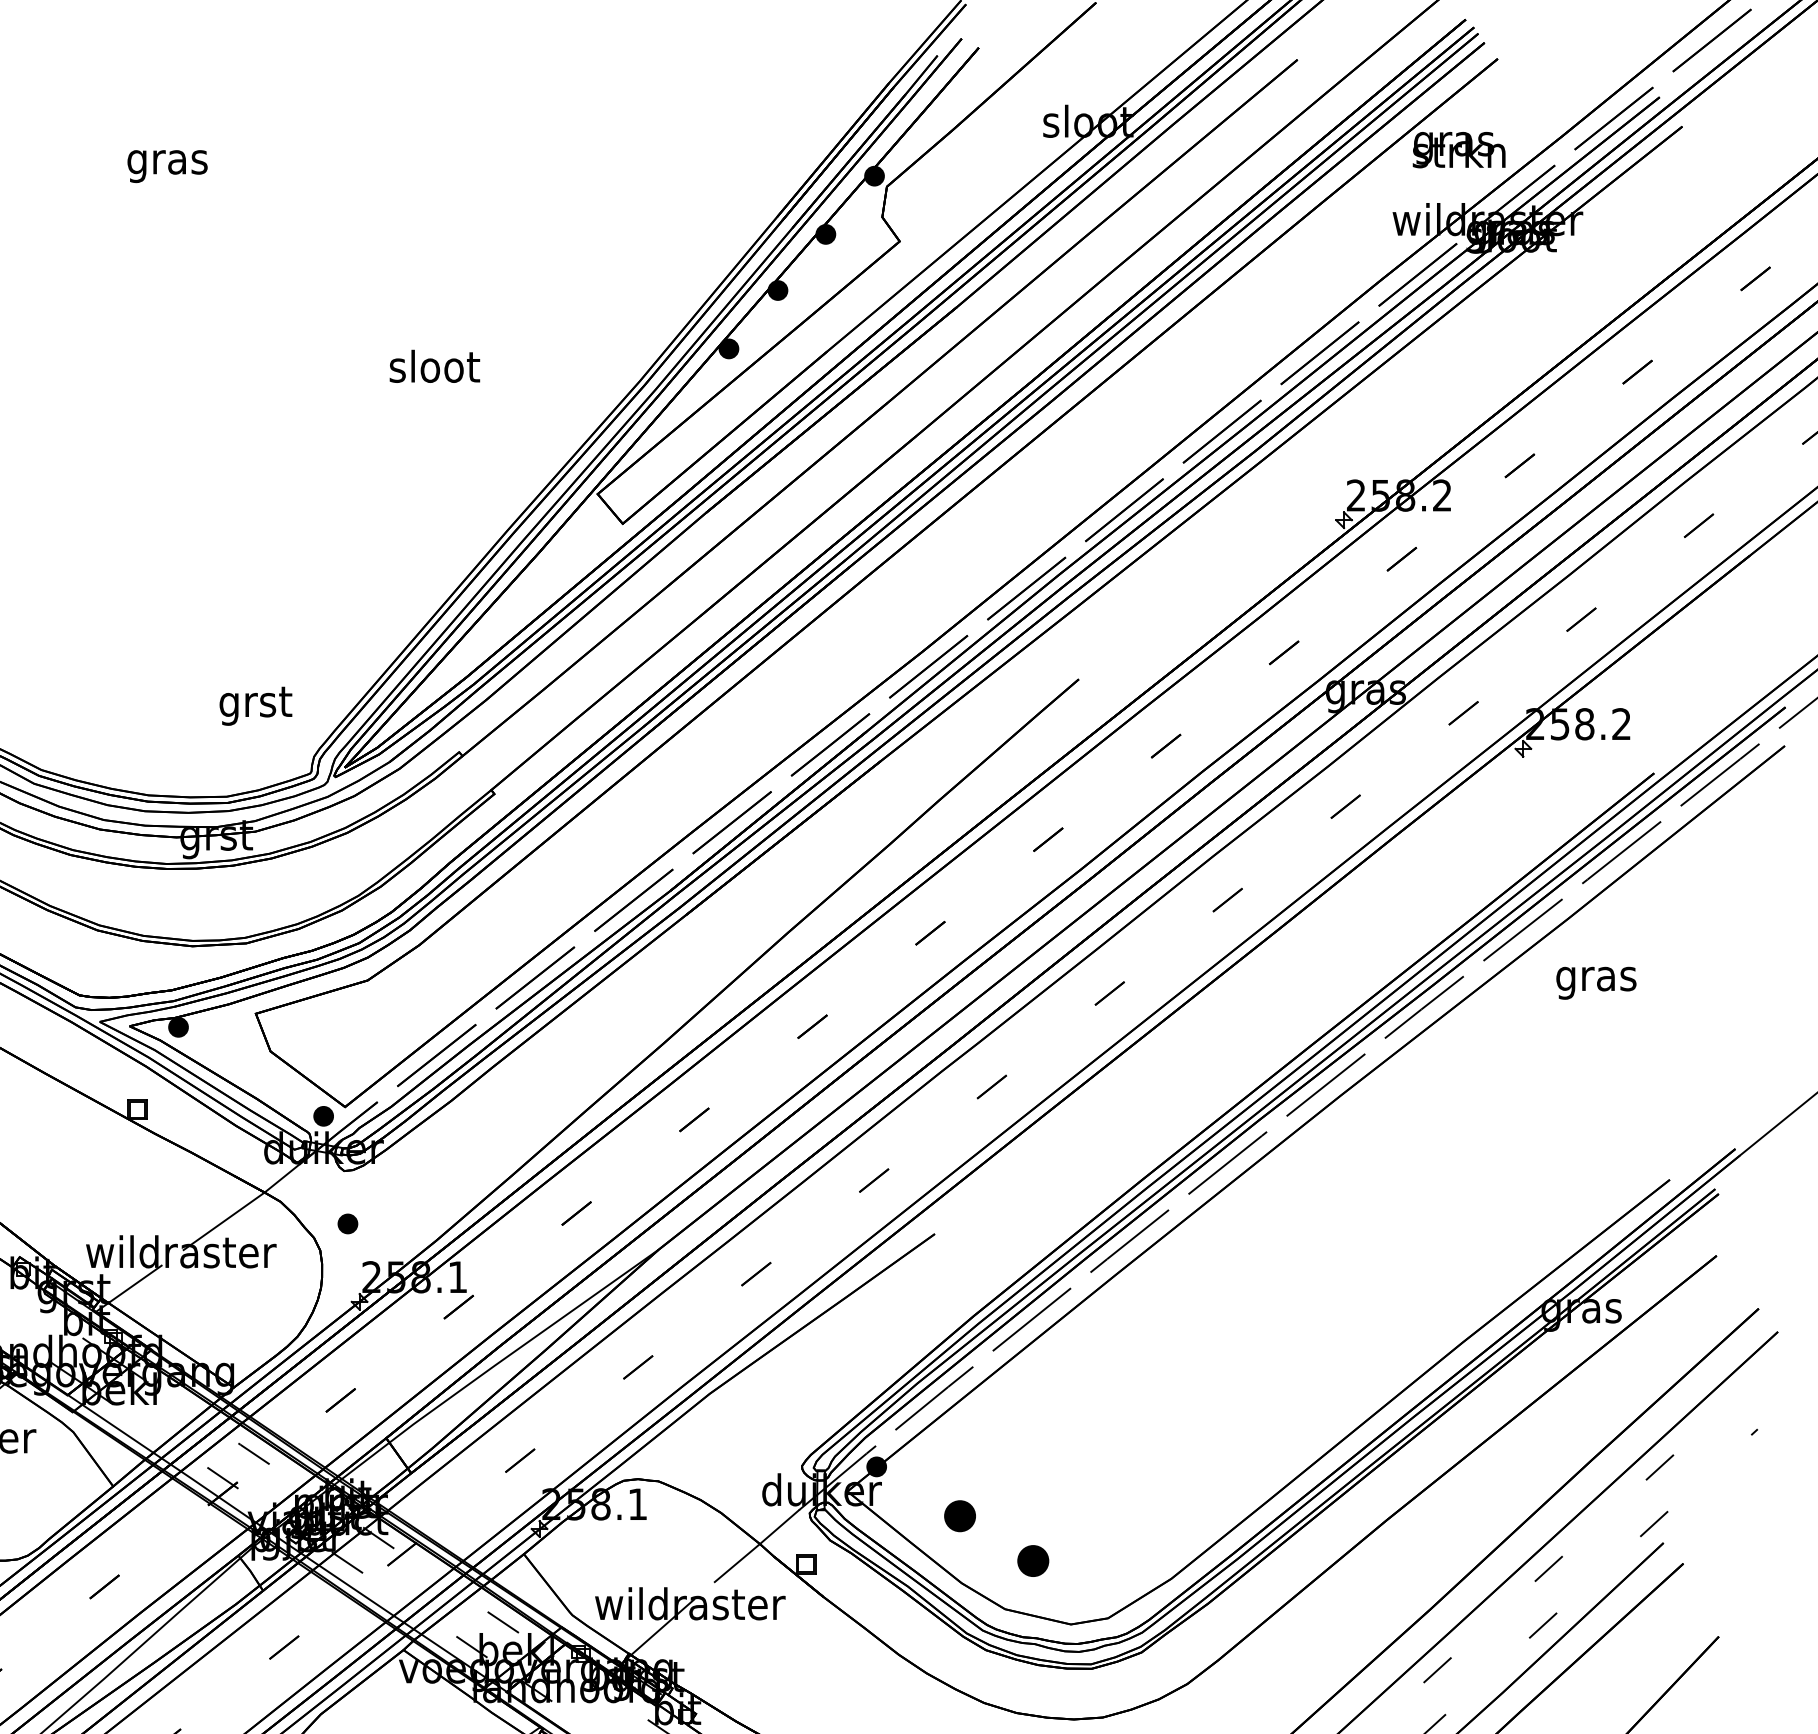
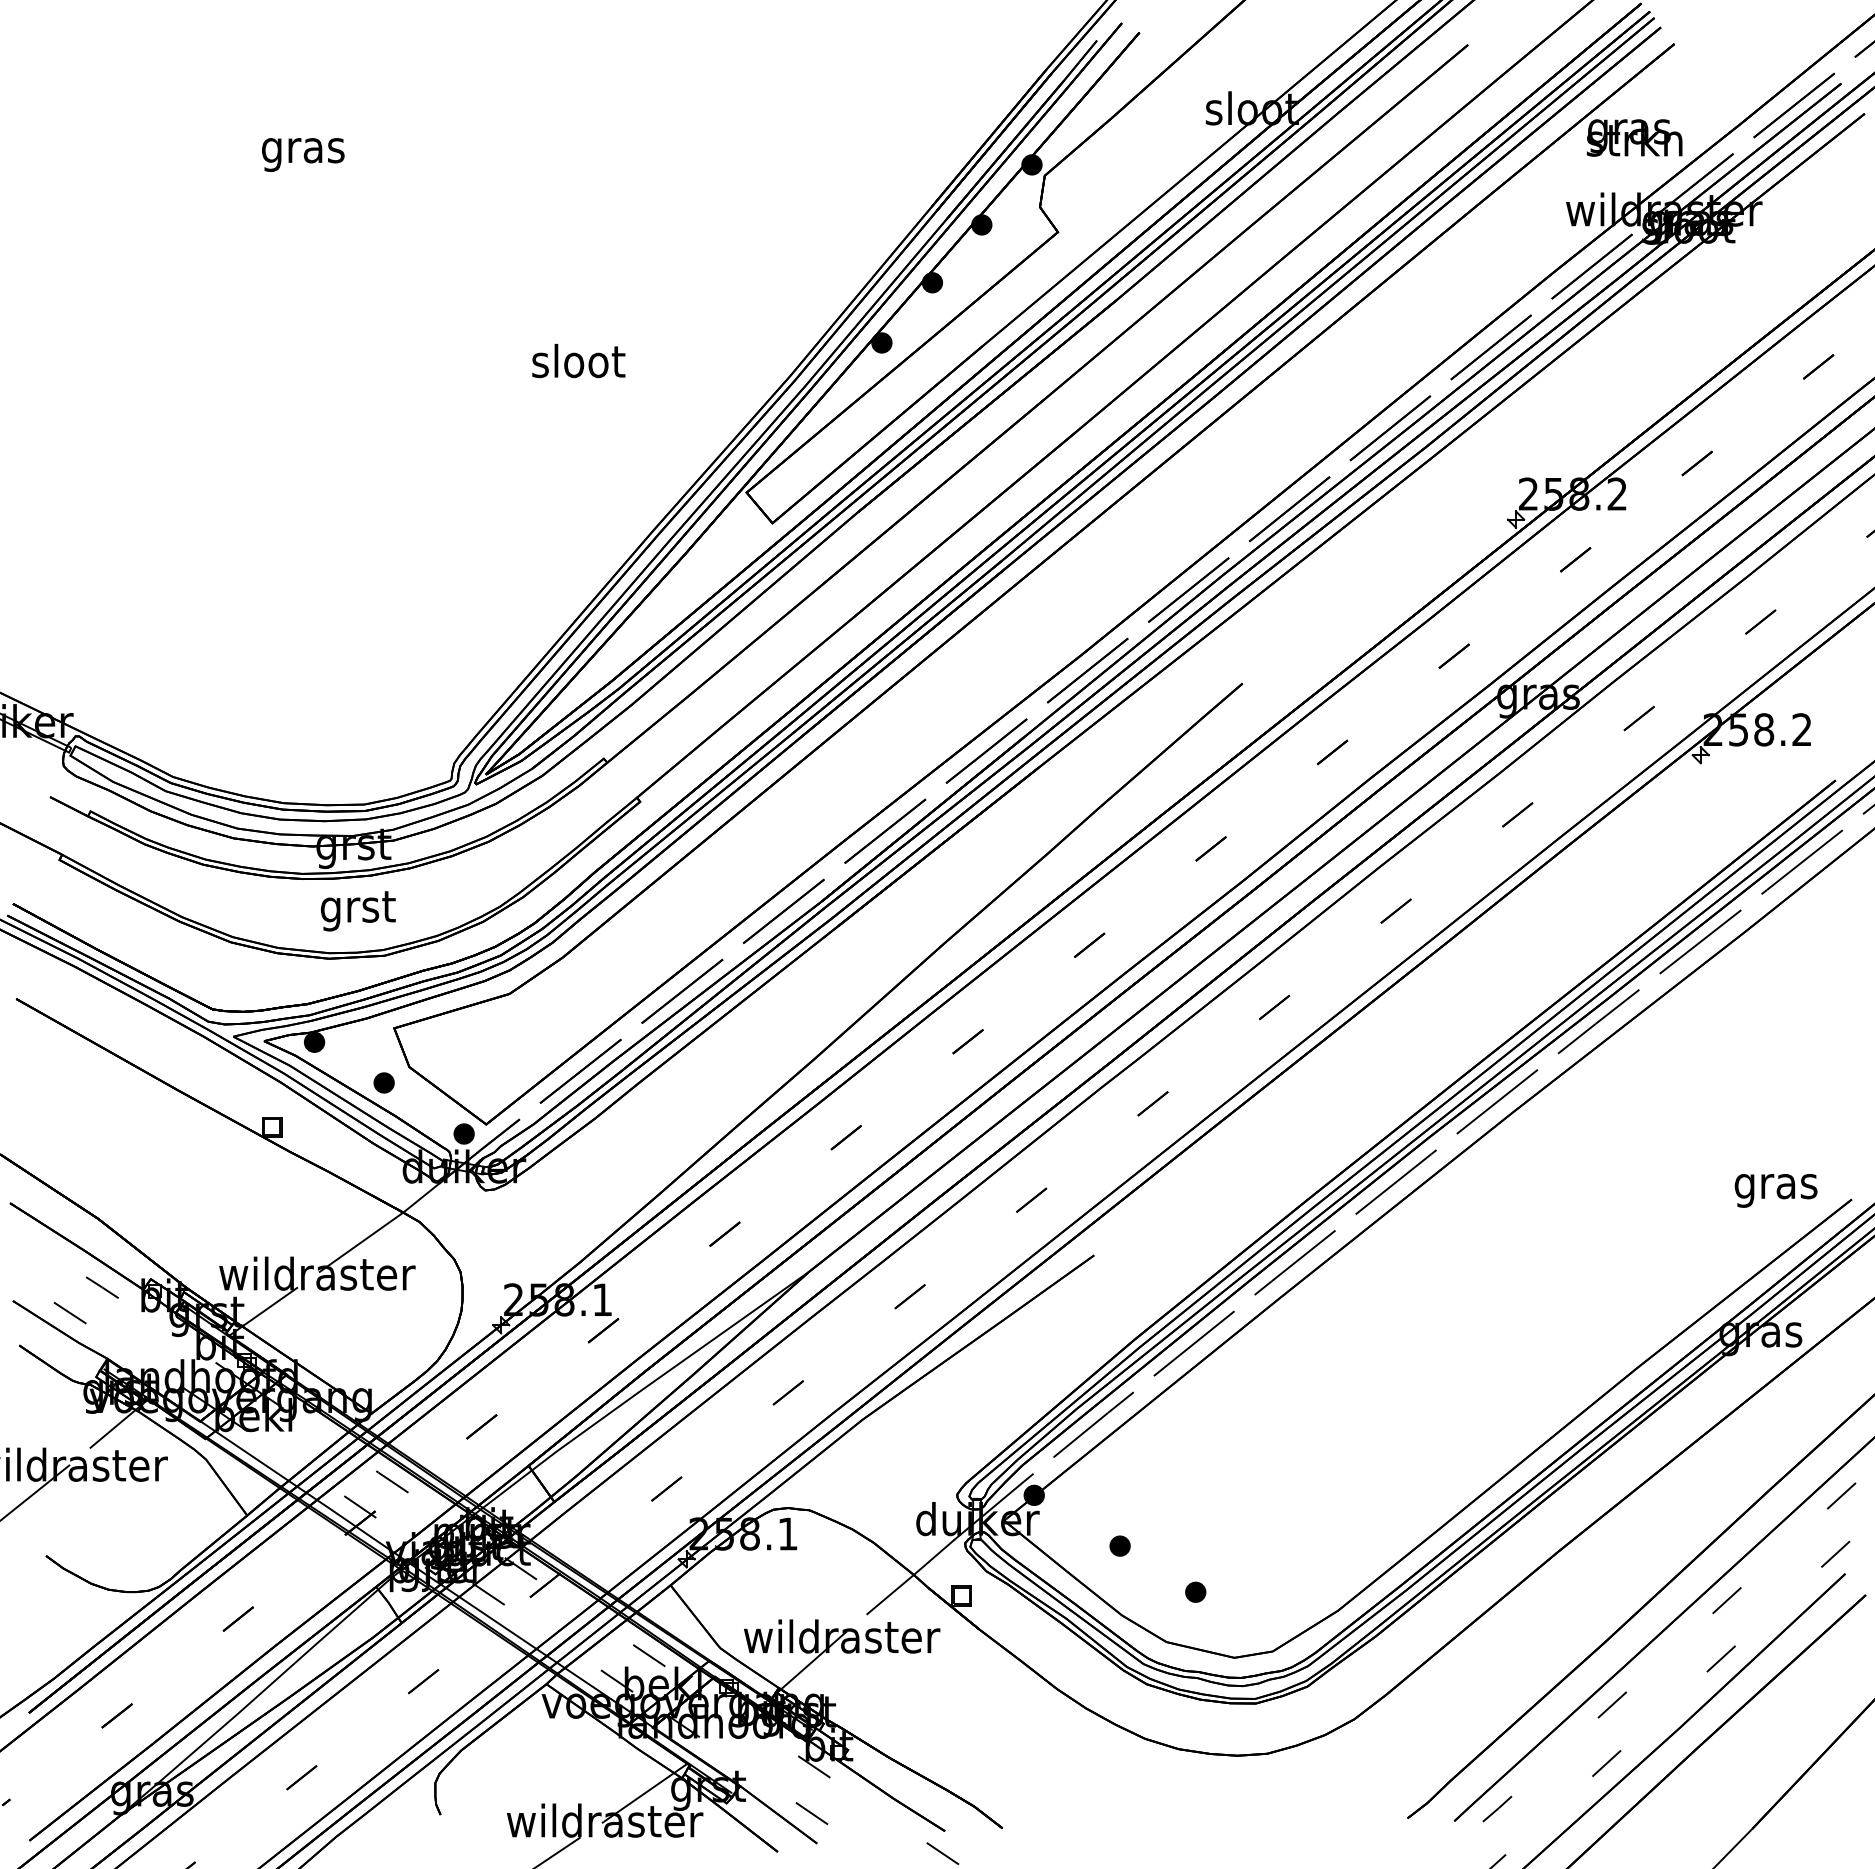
text: (256, 706) -> (358, 911), moved
text: (1595, 982) -> (1775, 1190), moved
part: (347, 1223) -> (383, 1082), moved
part: (959, 1515) -> (1119, 1545), size x0.62
part: (1033, 1560) -> (1195, 1591), size x0.62

